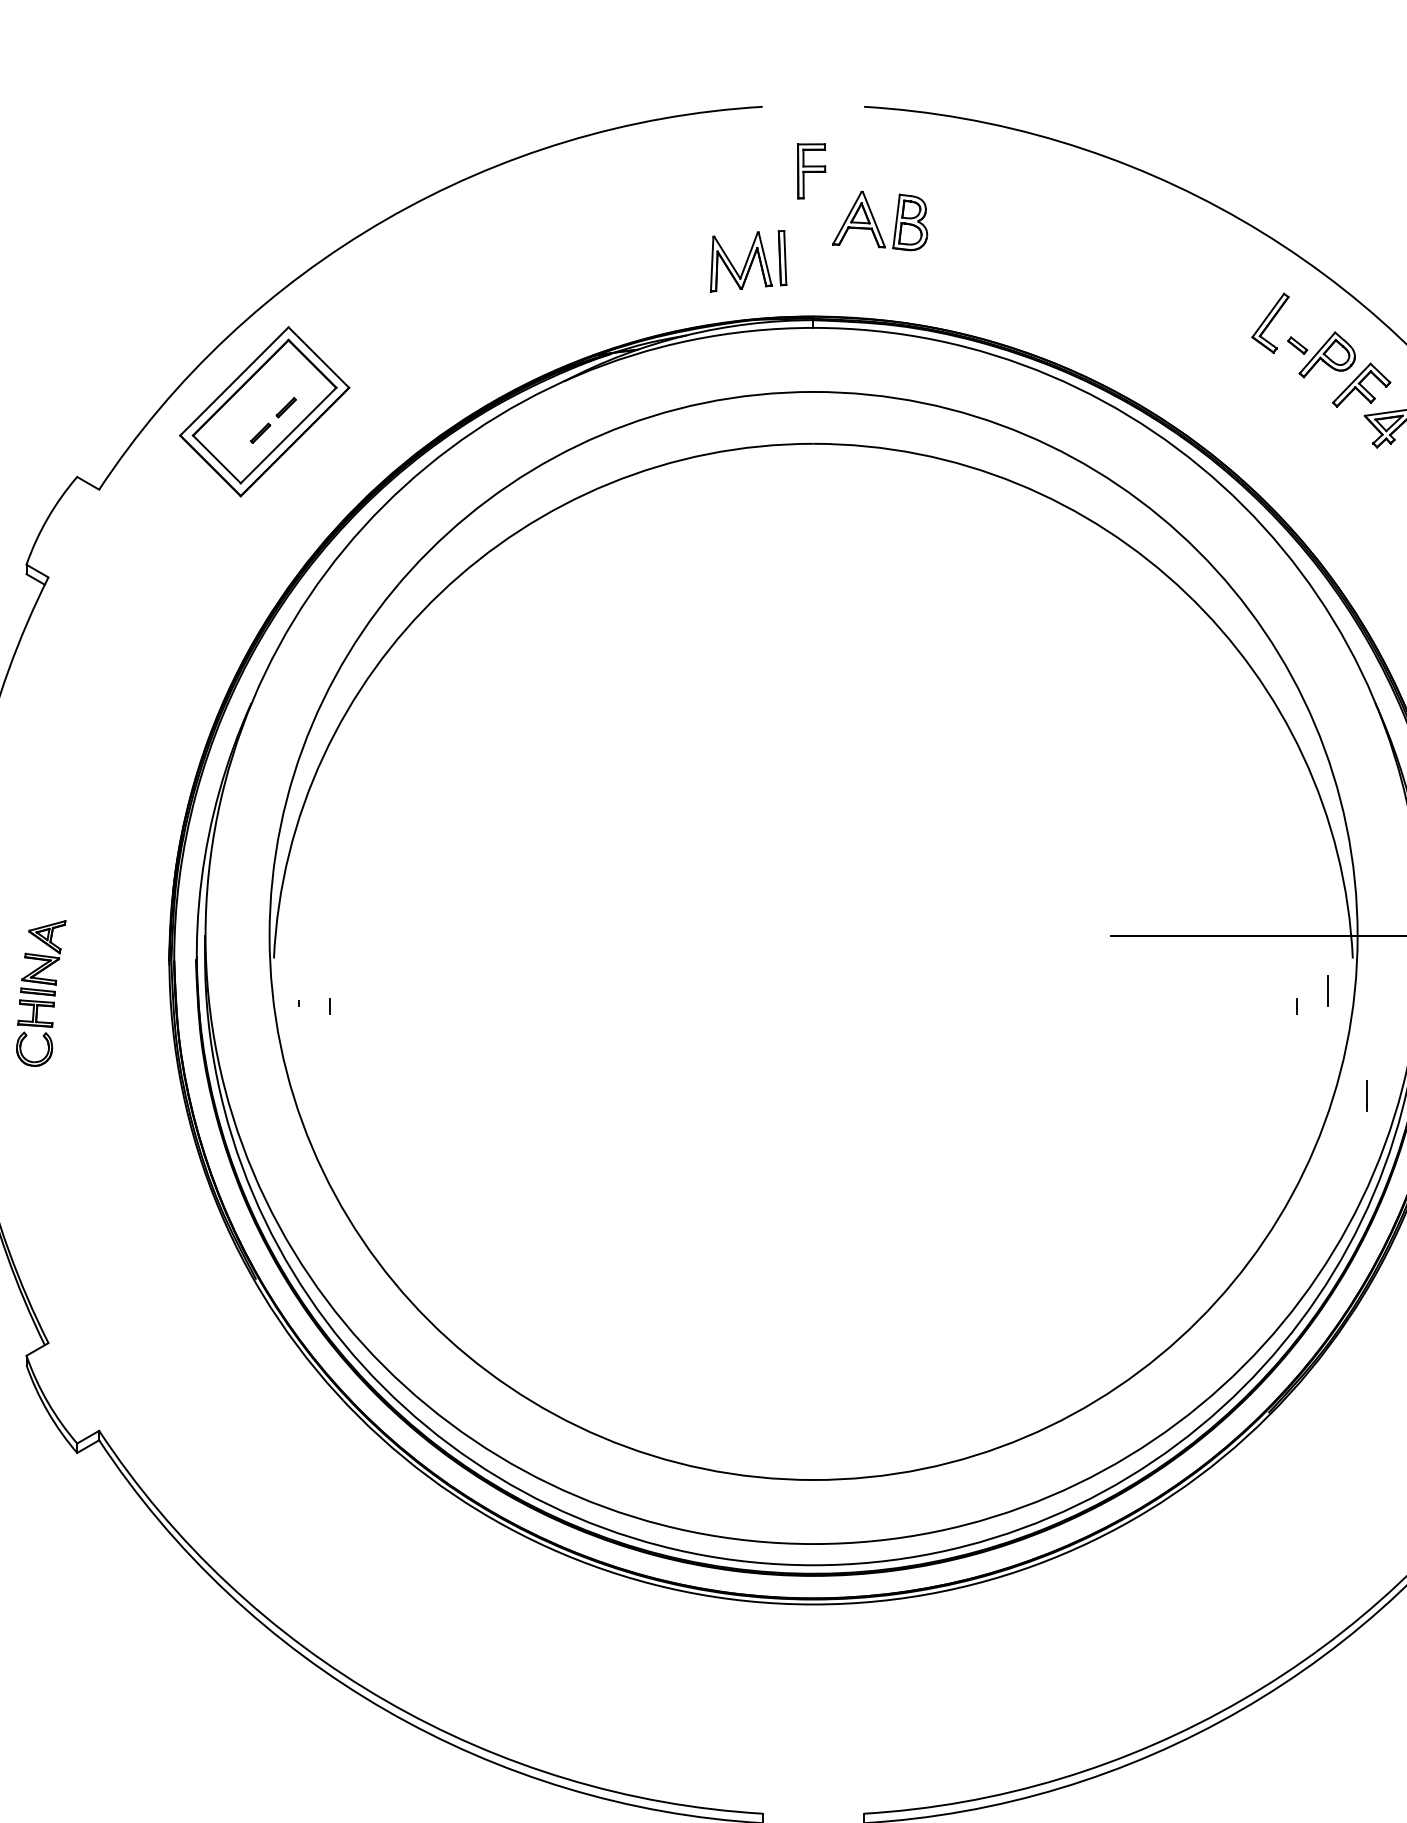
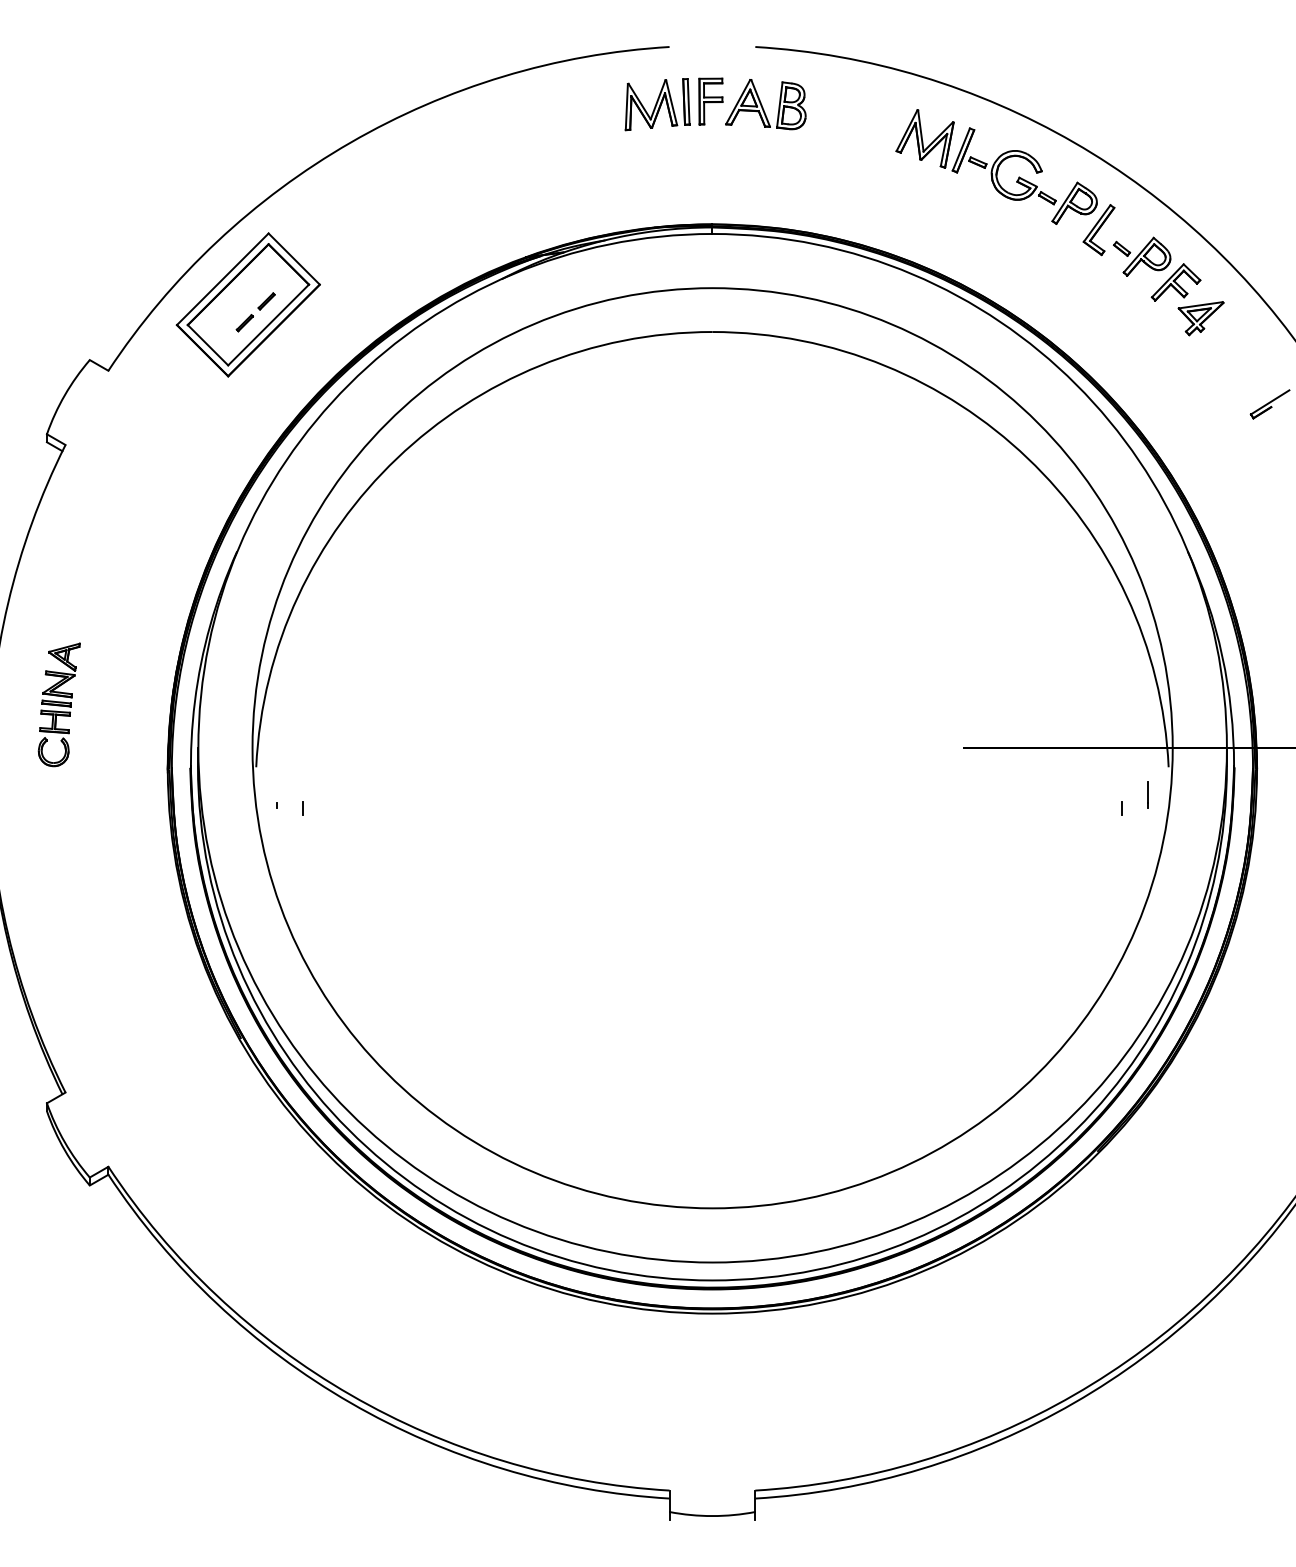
part: (879, 220) -> (765, 104), moved
part: (1149, 248) -> (996, 166), added
part: (748, 261) -> (657, 104), moved
part: (40, 993) -> (58, 704), moved
line: (1366, 1095) -> (1180, 883), removed

